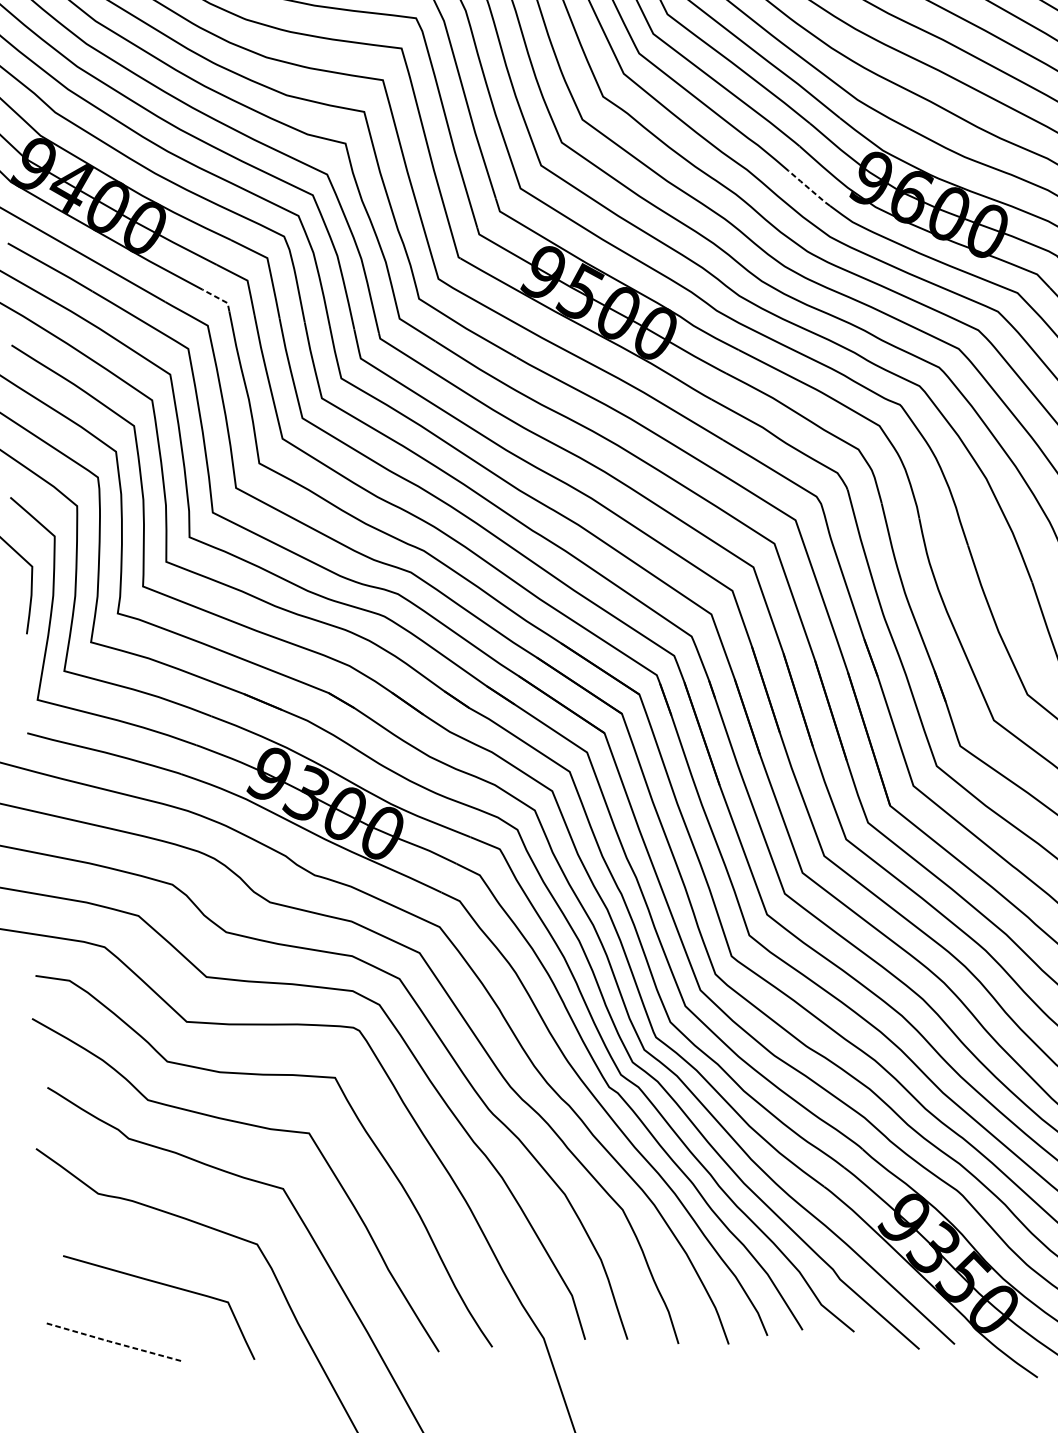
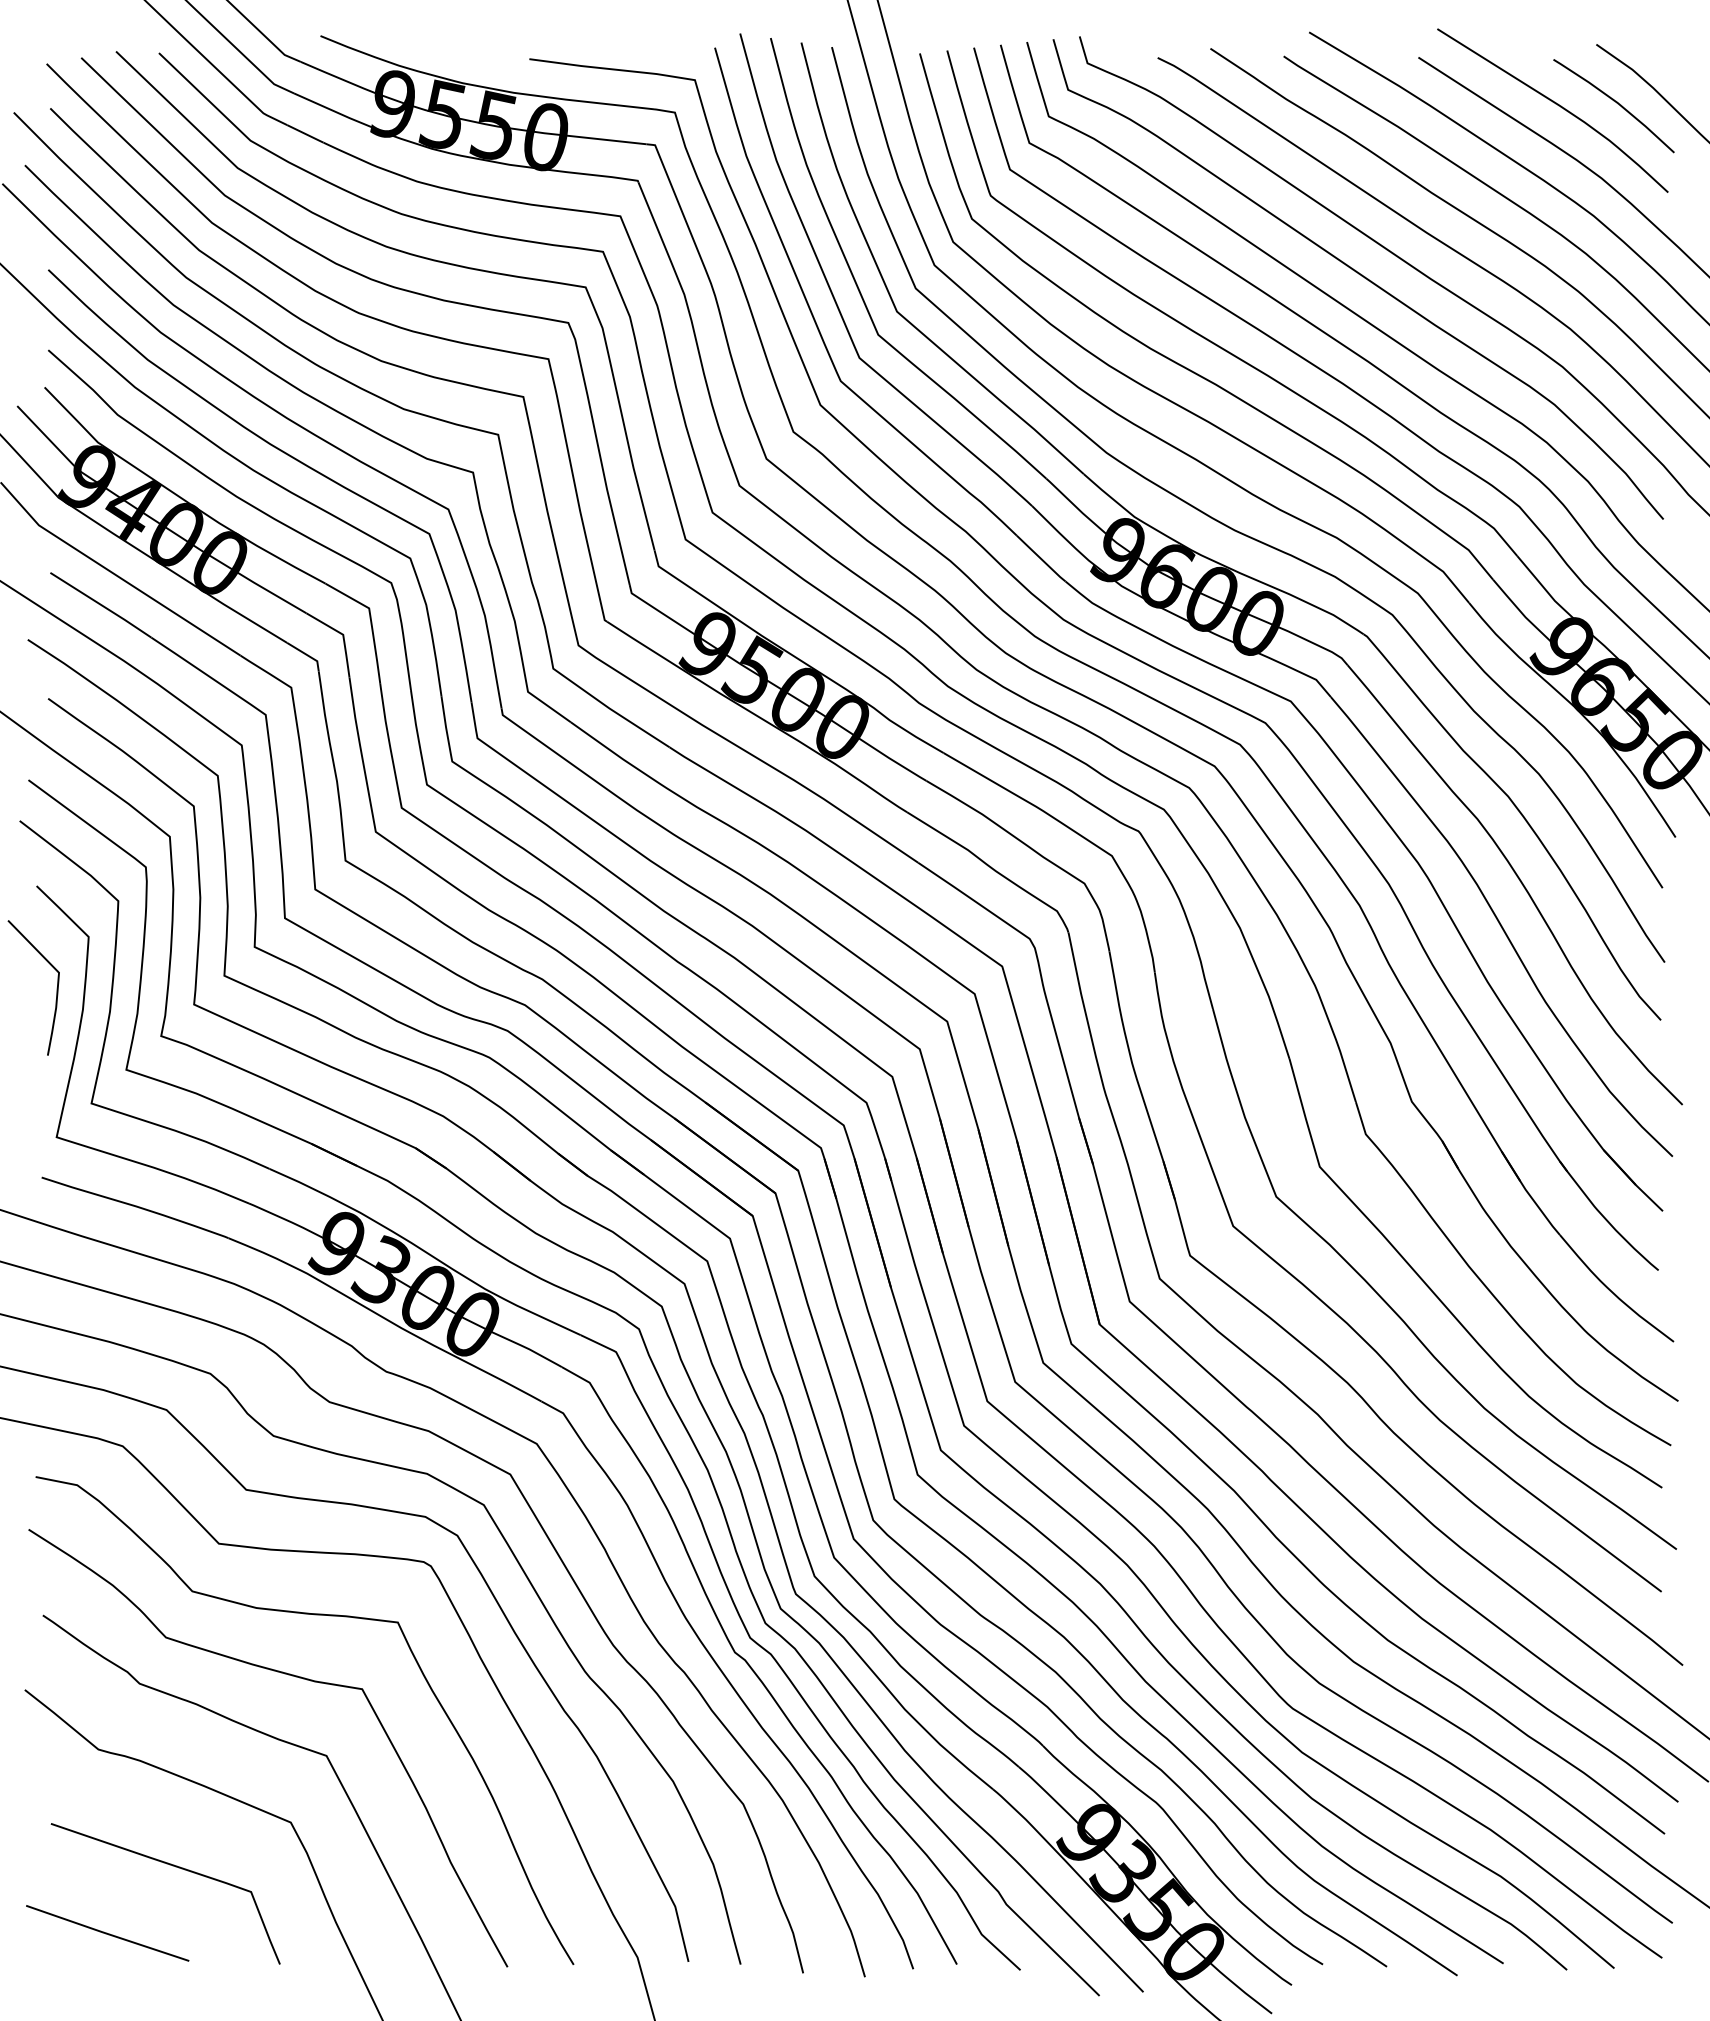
line: (808, 188) -> (1040, 558), dashed -> solid
line: (219, 298) -> (307, 655), dashed -> solid
line: (113, 1342) -> (107, 1933), dashed -> solid

